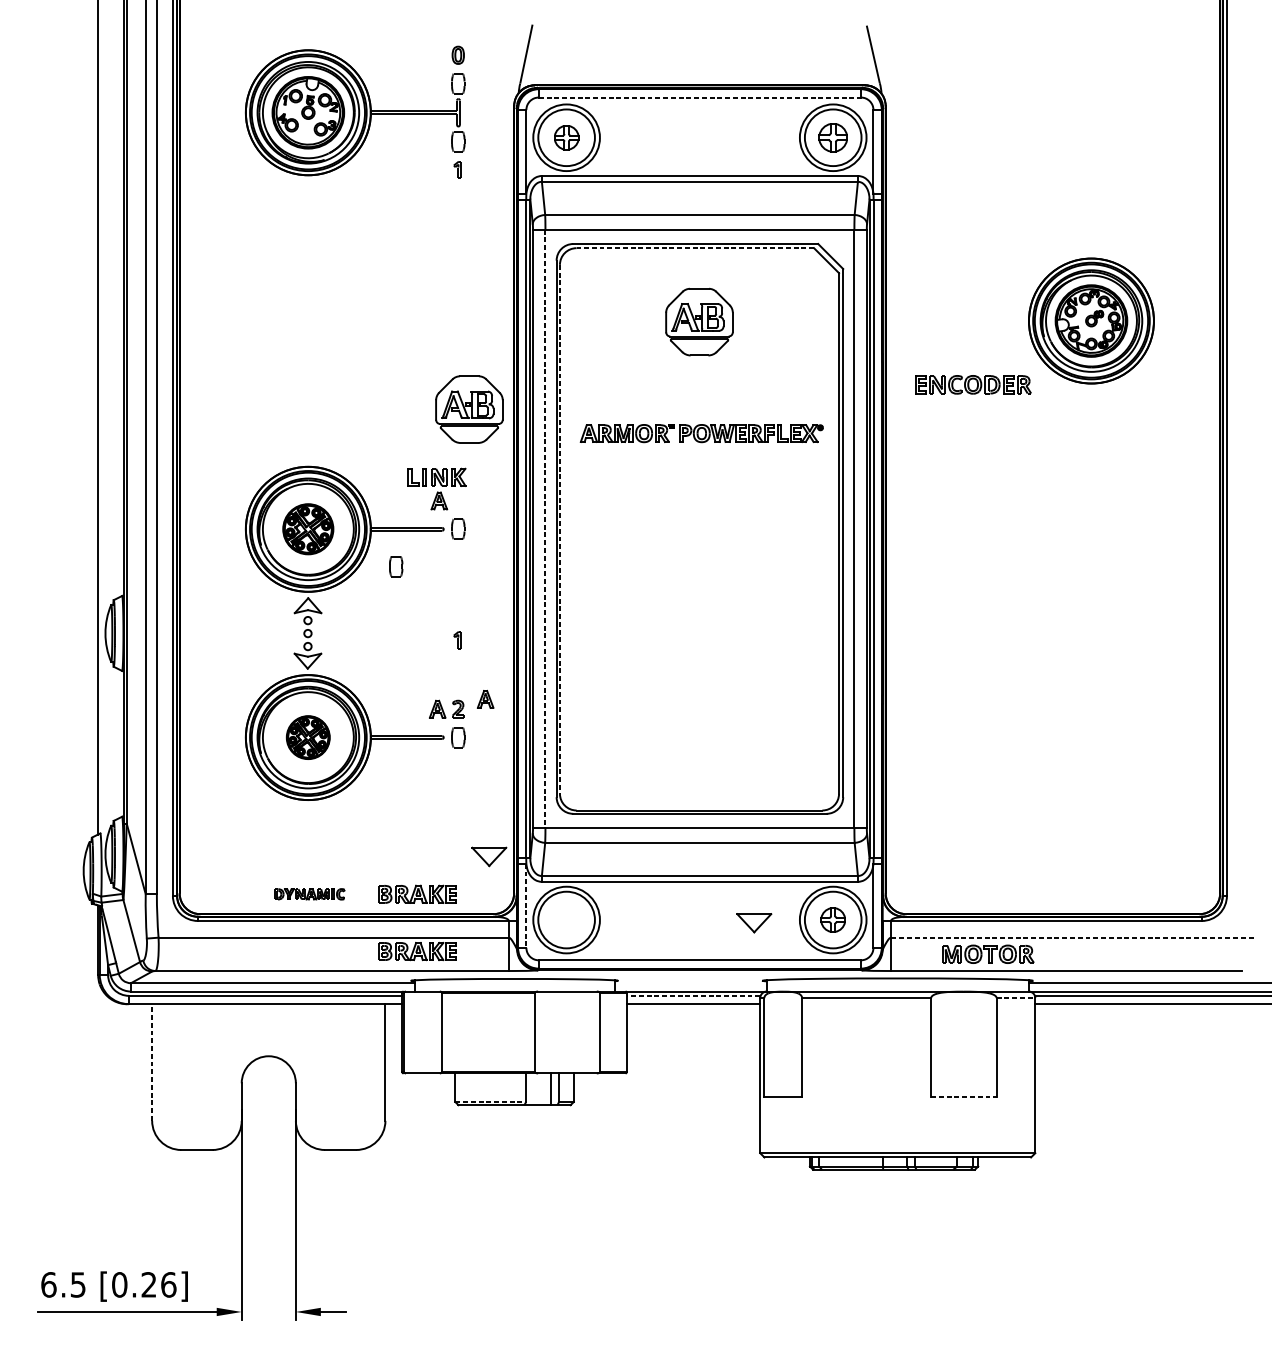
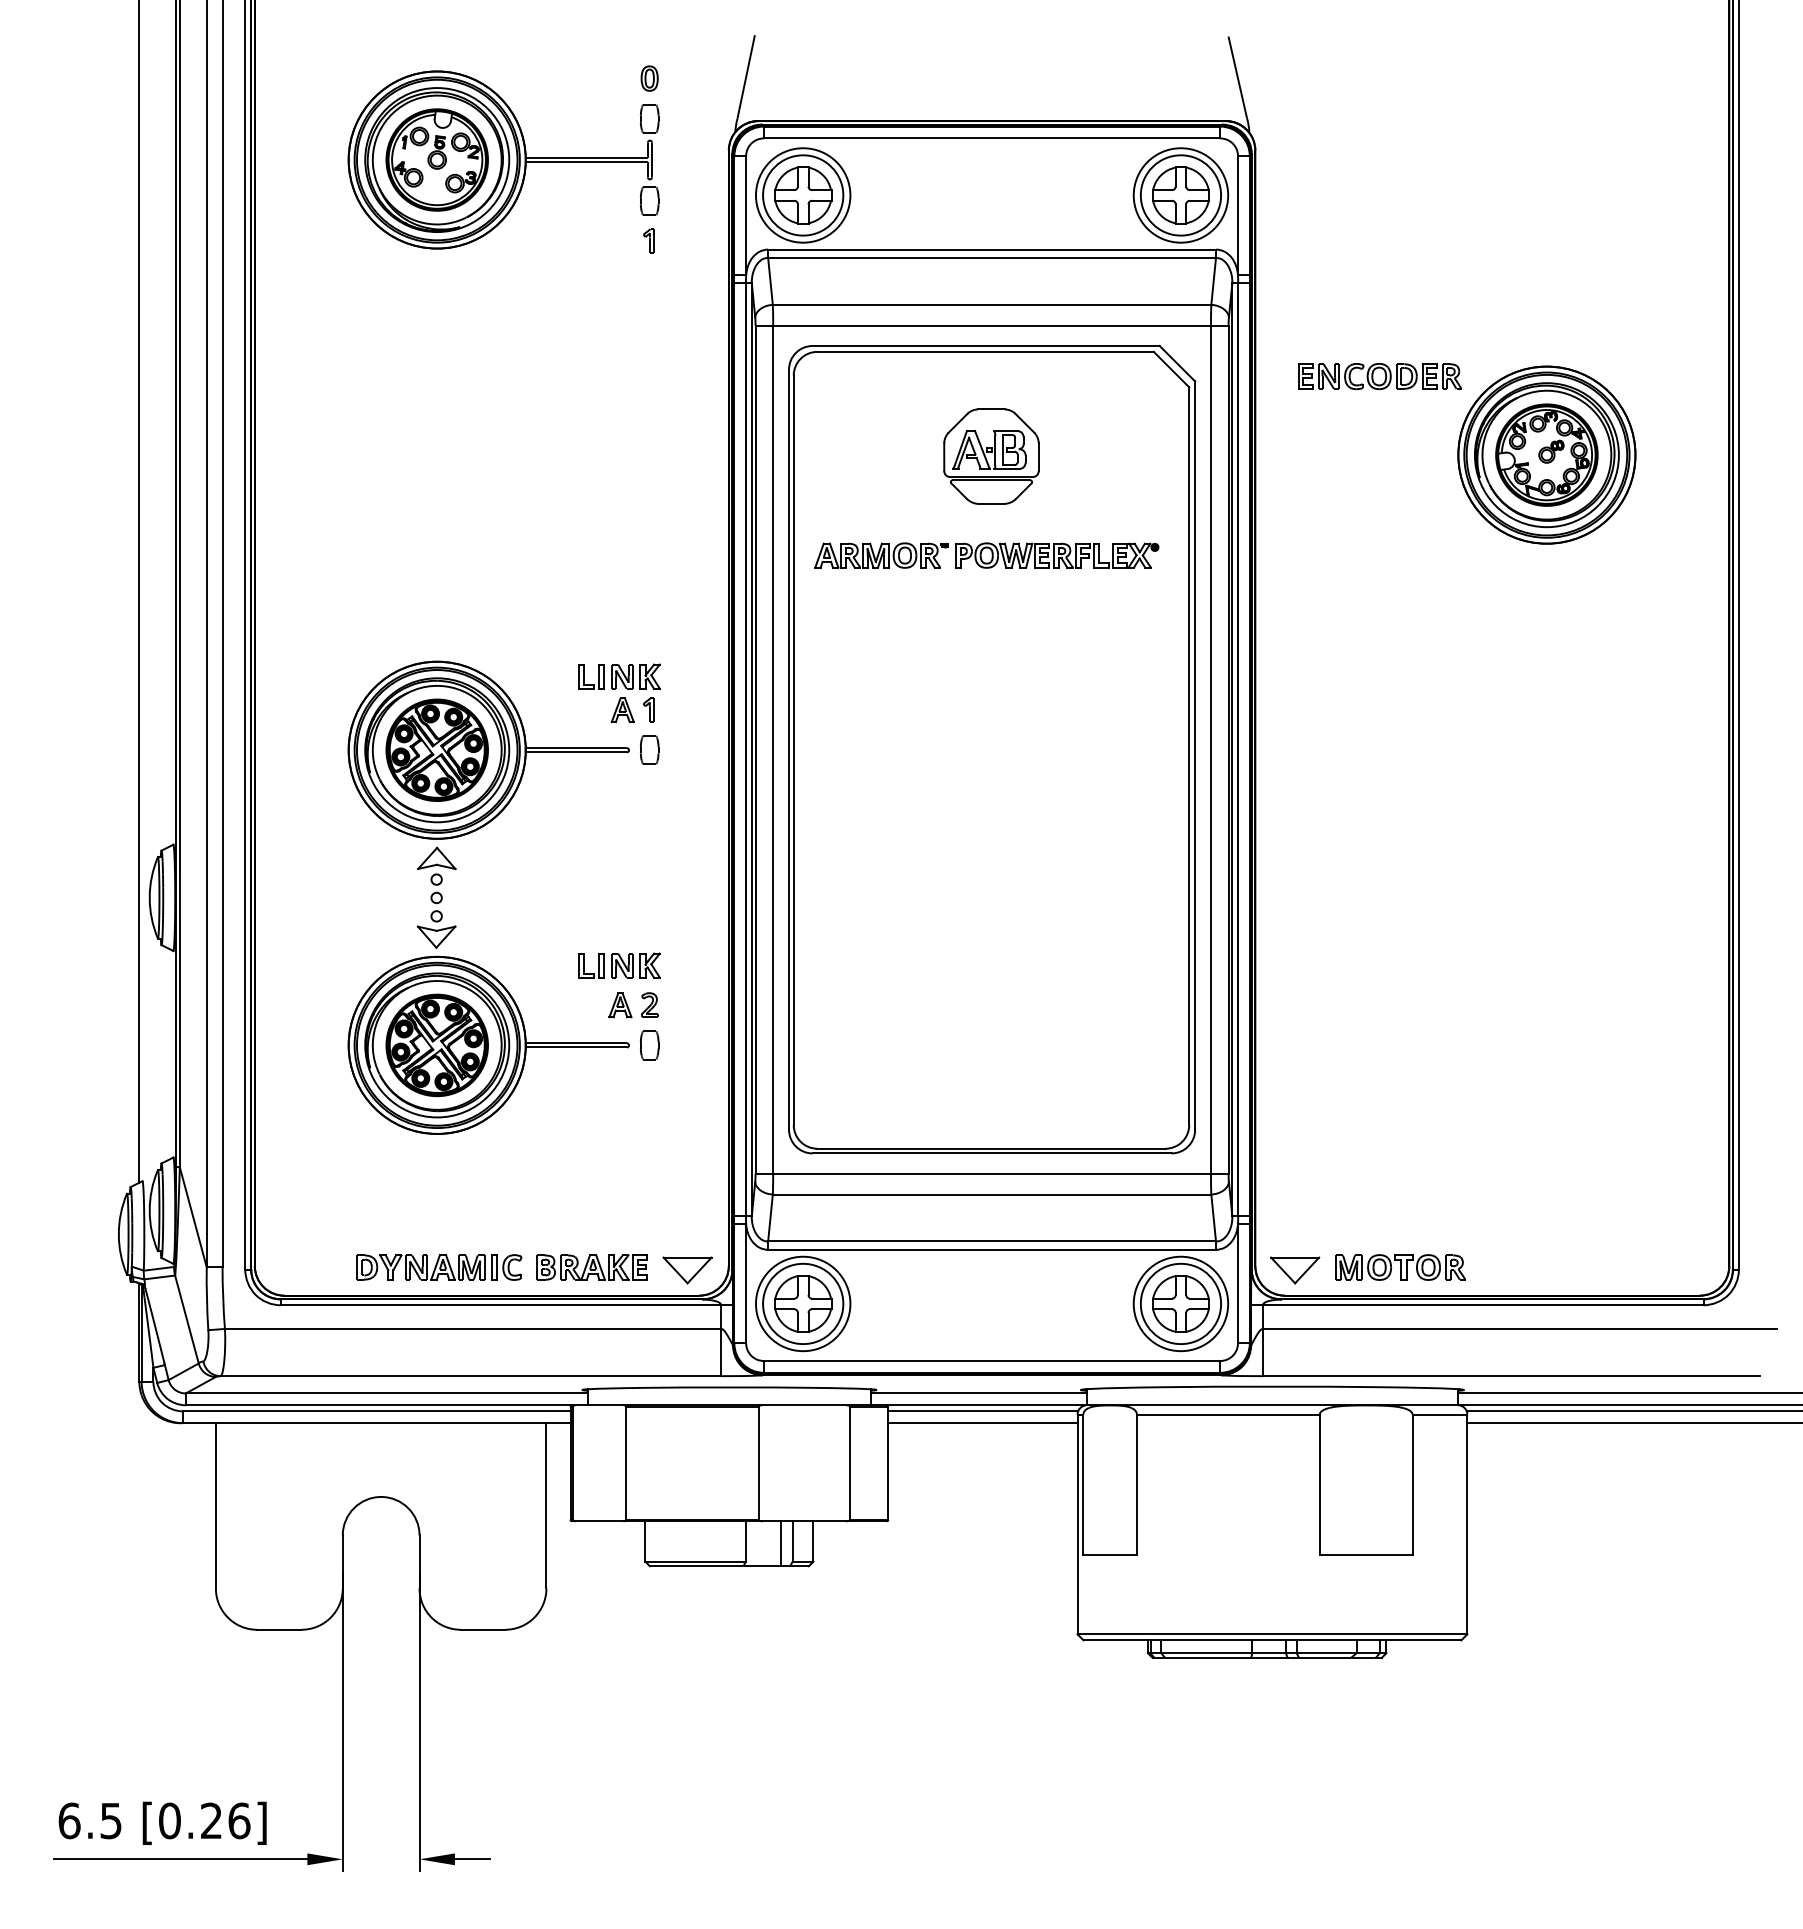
line: (700, 97) -> (992, 138), dashed -> solid
part: (566, 137) -> (803, 195), size x1.67
part: (832, 137) -> (1180, 195), size x1.43
line: (695, 247) -> (985, 351), dashed -> solid
part: (974, 384) -> (1380, 376), moved
part: (469, 409) -> (665, 580), removed
part: (701, 433) -> (986, 555), moved
part: (307, 528) -> (436, 749), size x1.43
line: (545, 528) -> (773, 749), dashed -> solid
line: (559, 529) -> (793, 750), dashed -> solid
part: (396, 566) -> (561, 802), removed
part: (457, 639) -> (648, 709), moved
part: (436, 681) -> (619, 965), added
part: (485, 699) -> (688, 991), removed
part: (307, 737) -> (436, 1045), size x1.67
part: (489, 856) -> (687, 1270), moved
part: (309, 894) -> (439, 1267), size x1.67
line: (526, 905) -> (746, 1283), dashed -> solid
part: (566, 919) -> (803, 1303), added
part: (832, 919) -> (1180, 1303), size x1.67
part: (754, 923) -> (1295, 1270), moved
line: (1072, 937) -> (1519, 1328), dashed -> solid
part: (417, 951) -> (591, 1348), removed
part: (988, 954) -> (1400, 1267), moved
line: (690, 983) -> (978, 1393), added
line: (693, 995) -> (982, 1411), dashed -> solid
line: (1016, 998) -> (1440, 1414), dashed -> solid
line: (151, 1062) -> (215, 1505), dashed -> solid
line: (964, 1097) -> (1366, 1555), dashed -> solid
line: (491, 1101) -> (696, 1561), dashed -> solid

